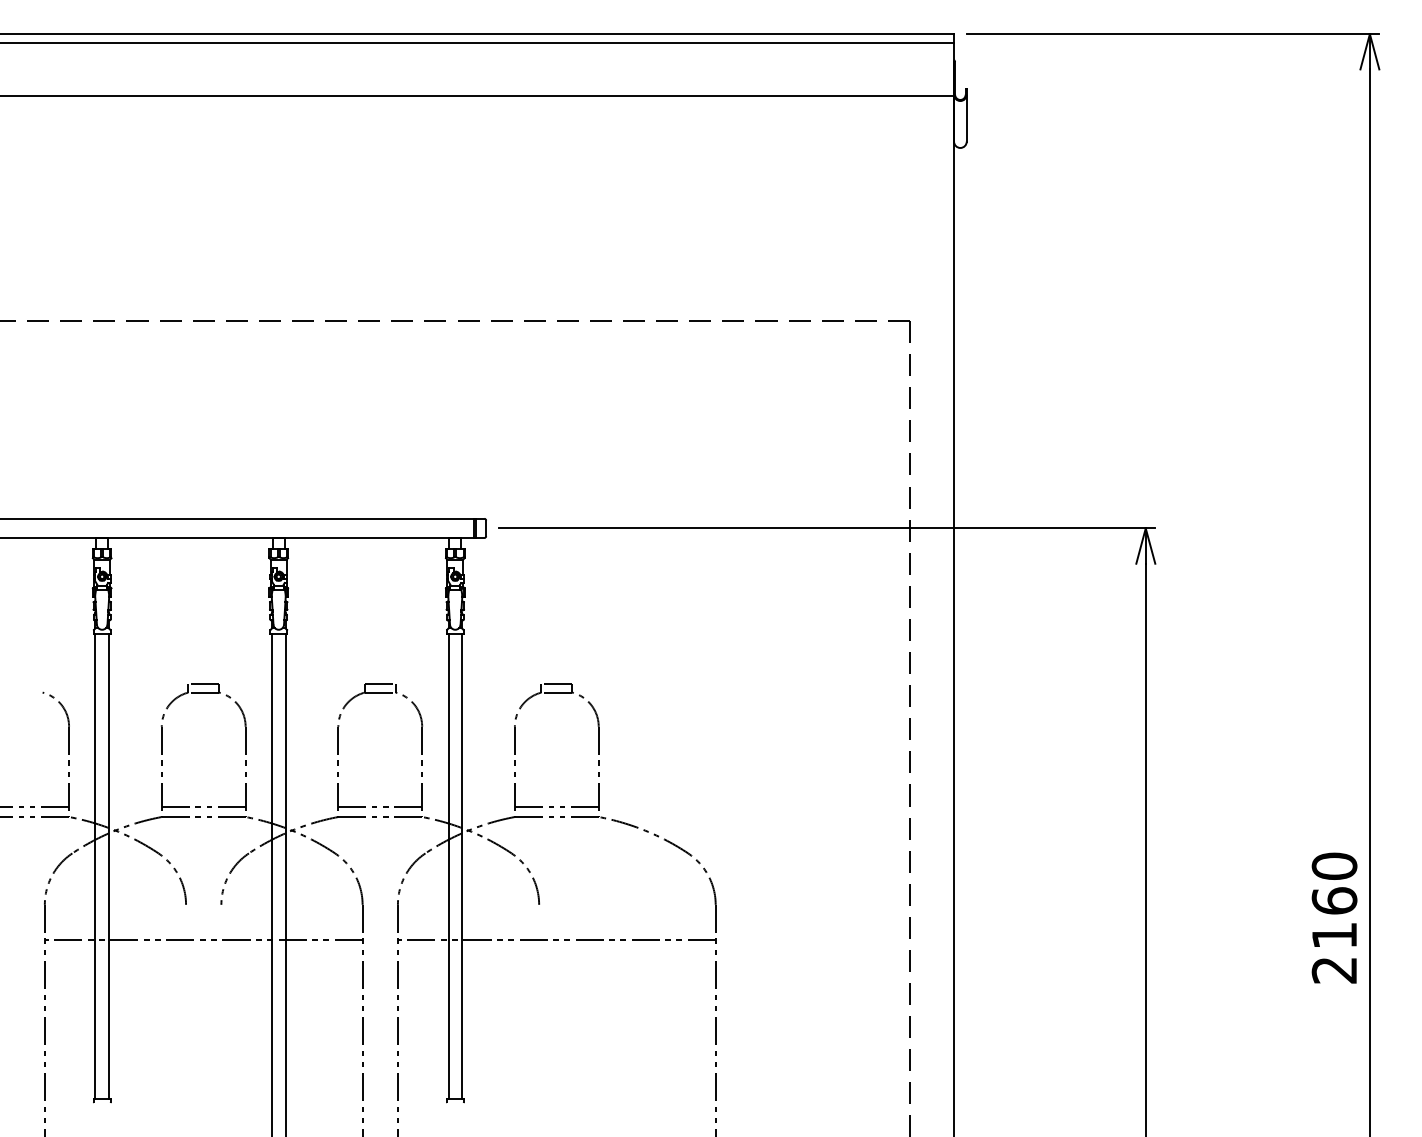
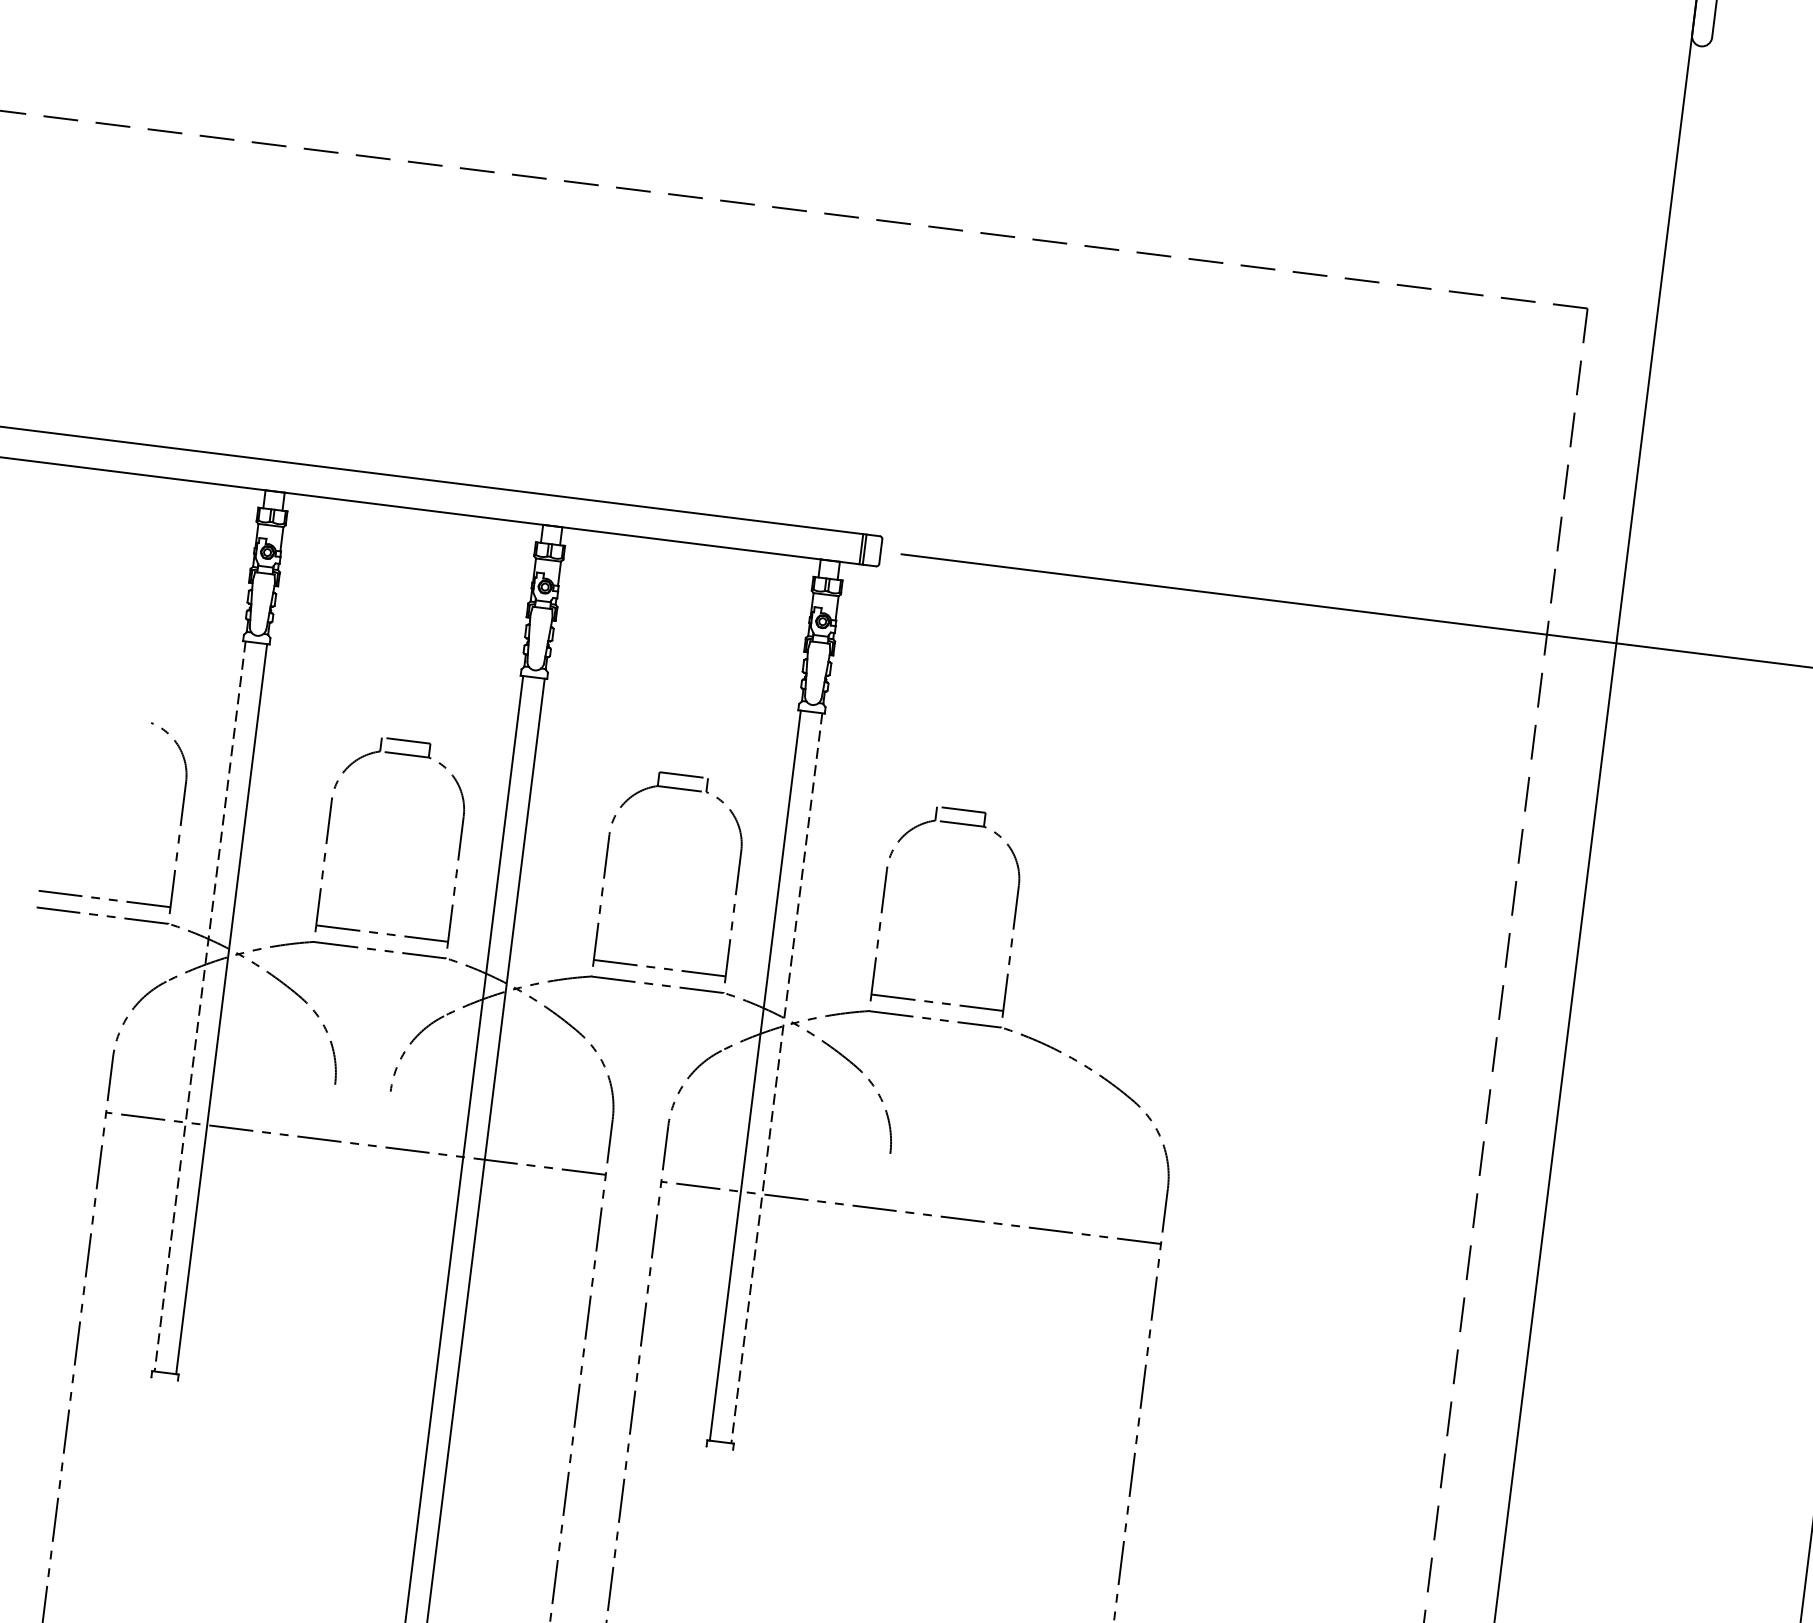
line: (95, 866) -> (200, 1006), solid -> dashed
line: (462, 866) -> (777, 1078), solid -> dashed

